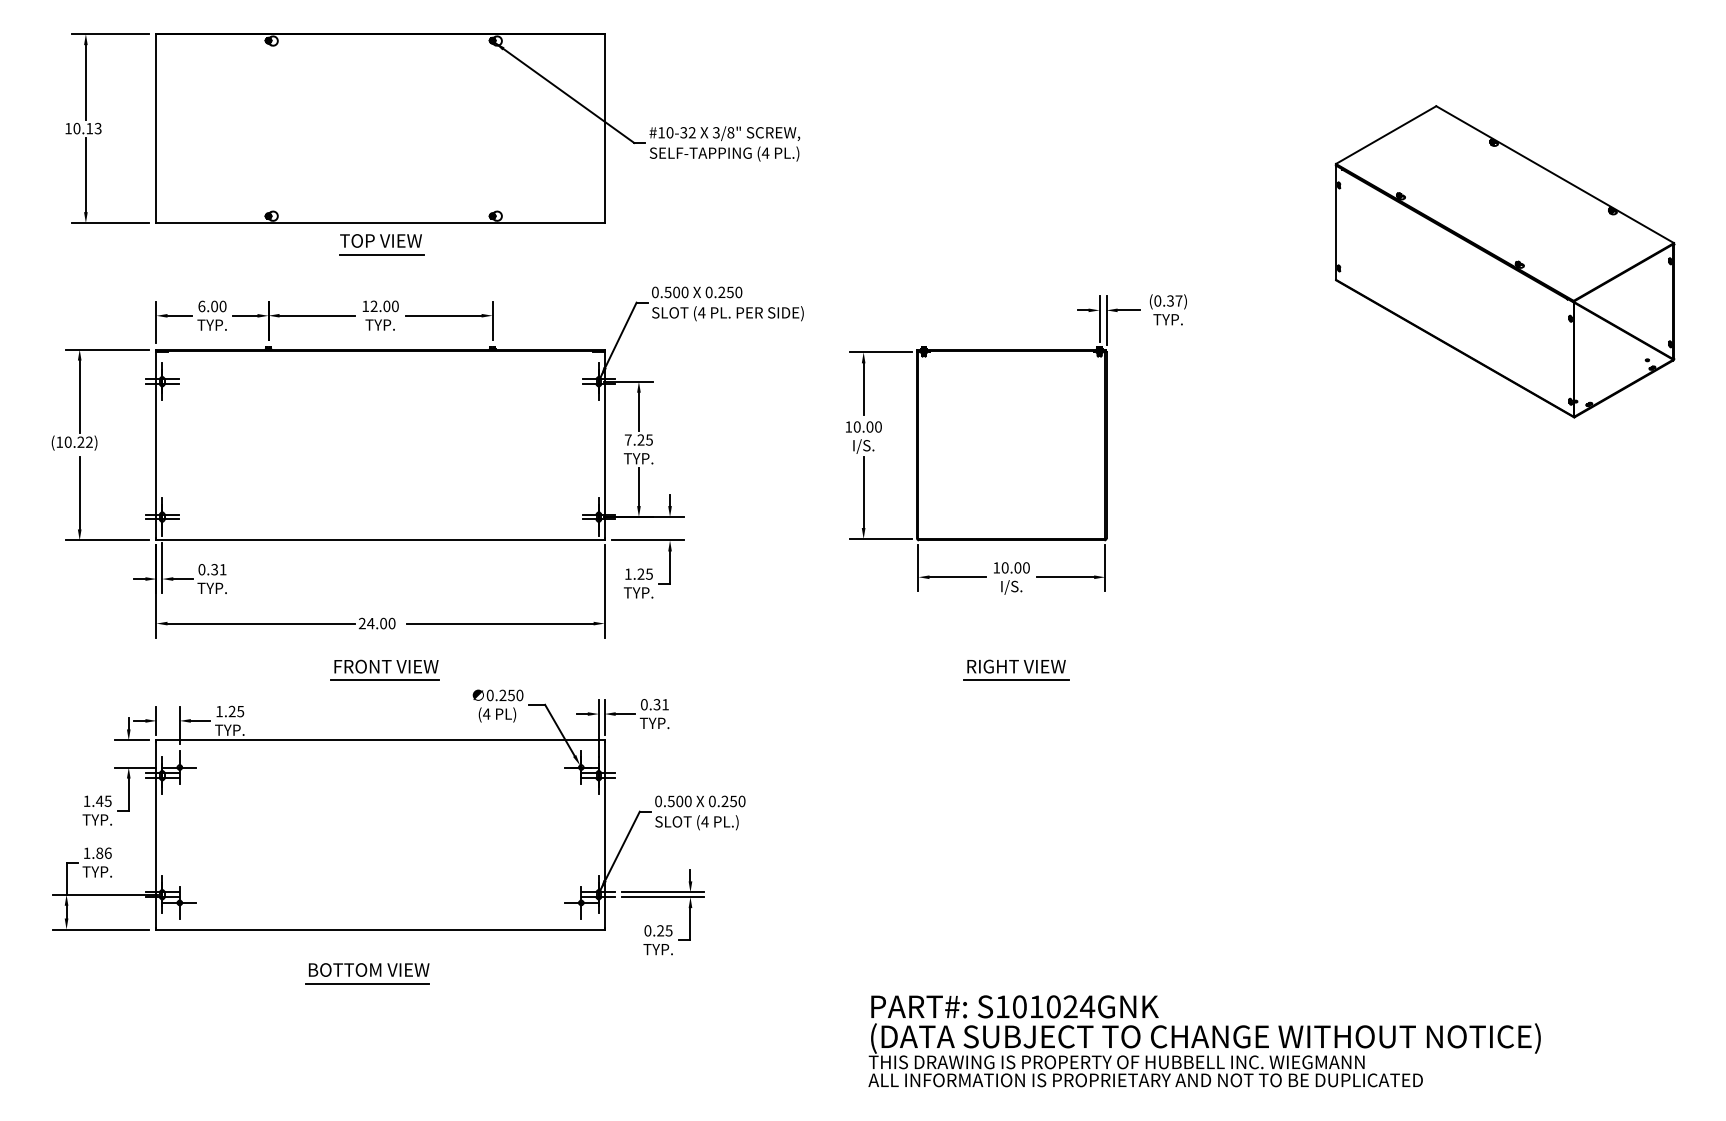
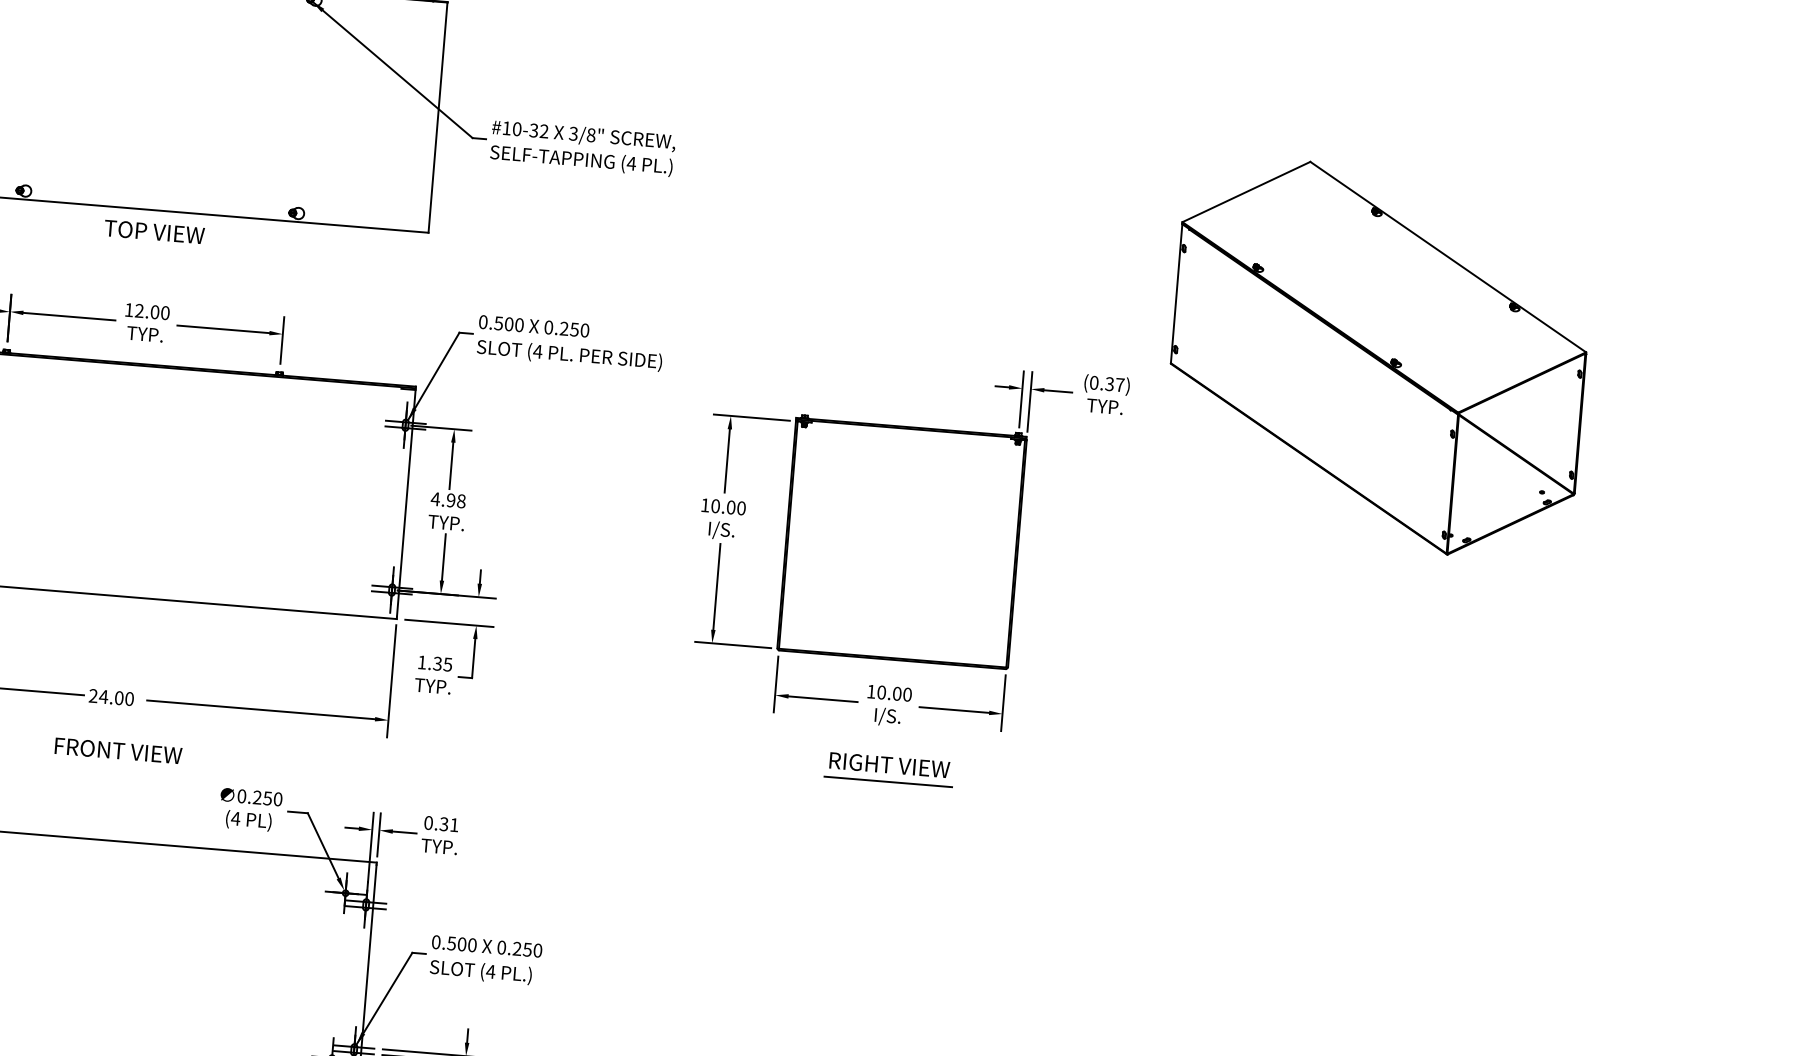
line: (381, 254) -> (153, 248), removed
part: (1504, 261) -> (1377, 357), moved
text: (638, 439) -> (448, 499), 7.25 -> 4.98
text: (640, 574) -> (437, 664), 1.25 -> 1.35
part: (1016, 669) -> (889, 768), moved
line: (385, 680) -> (115, 767), removed

